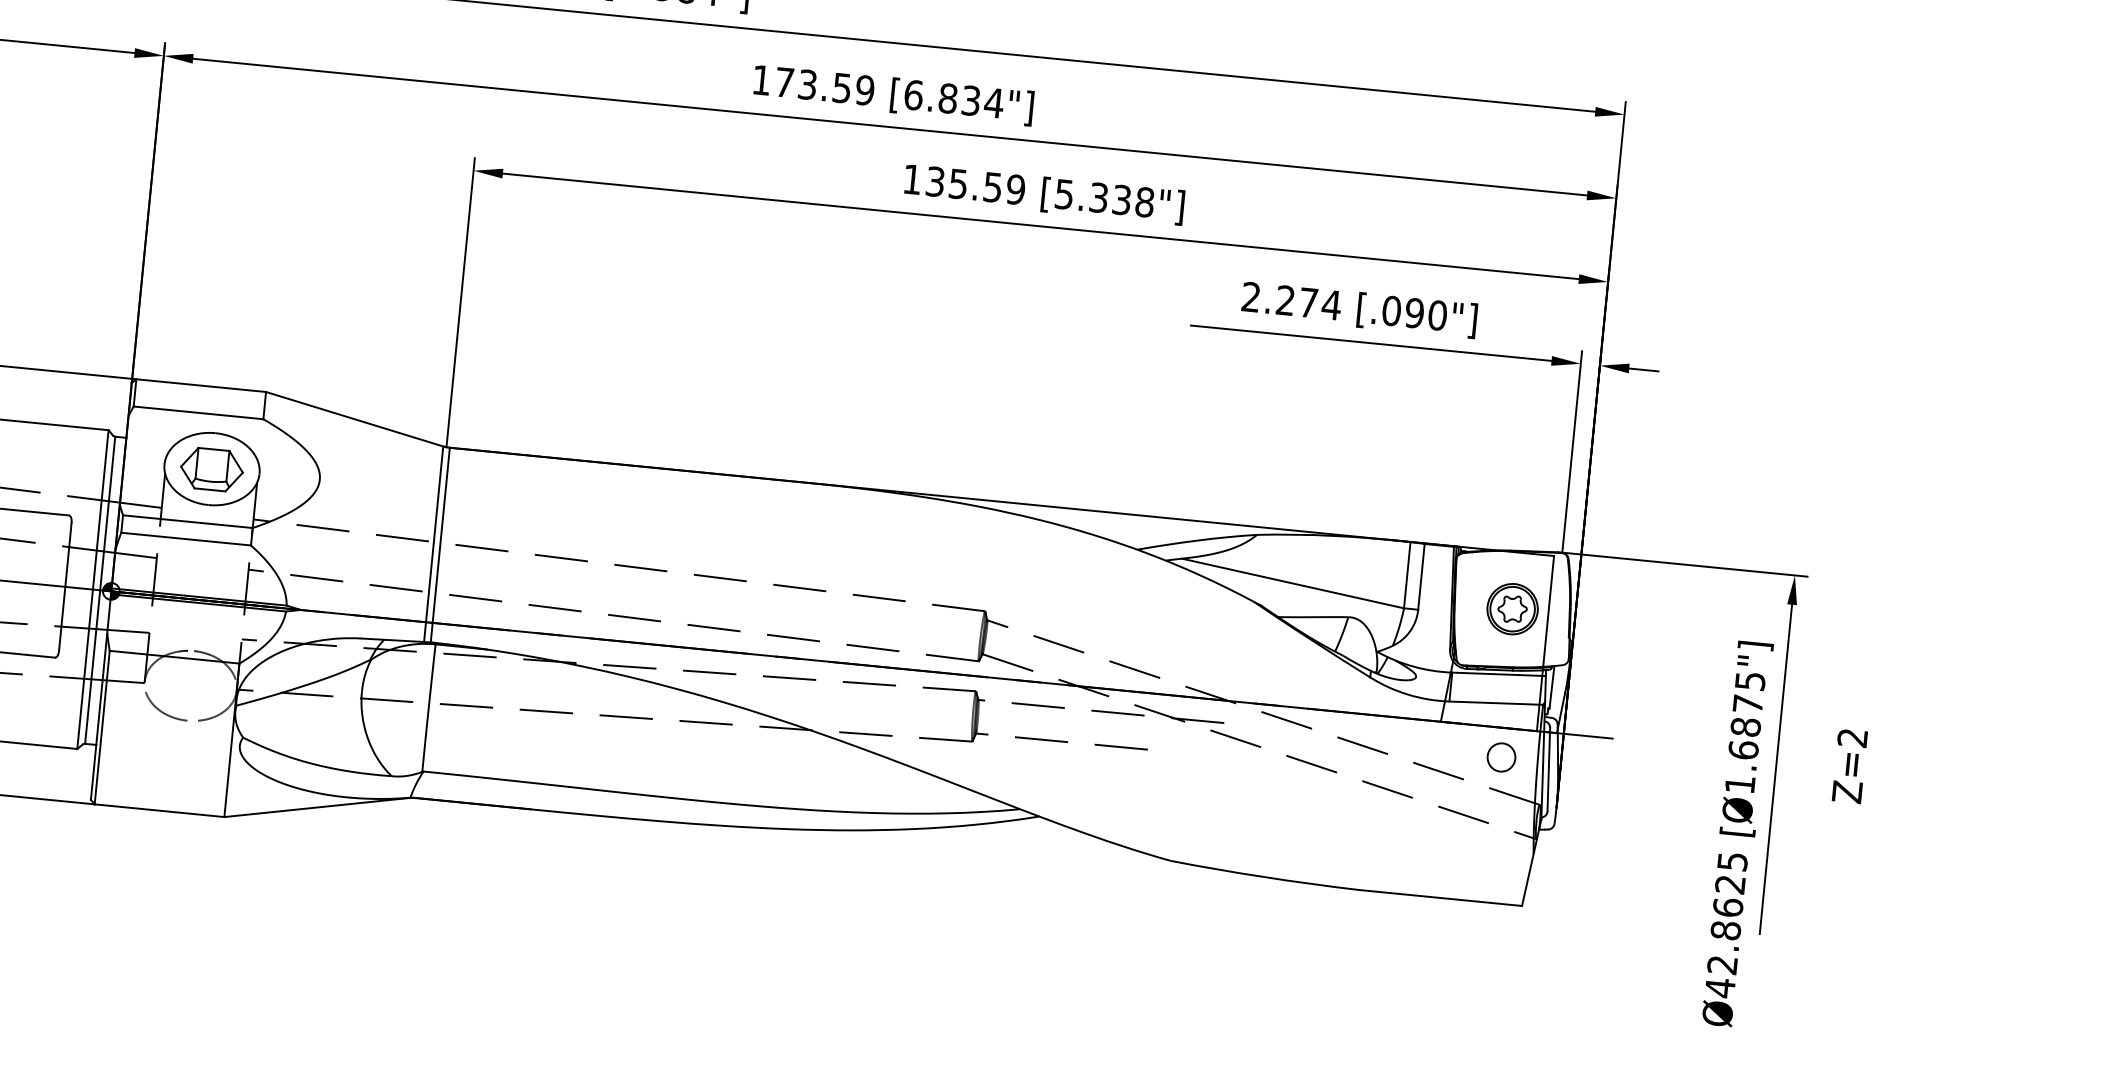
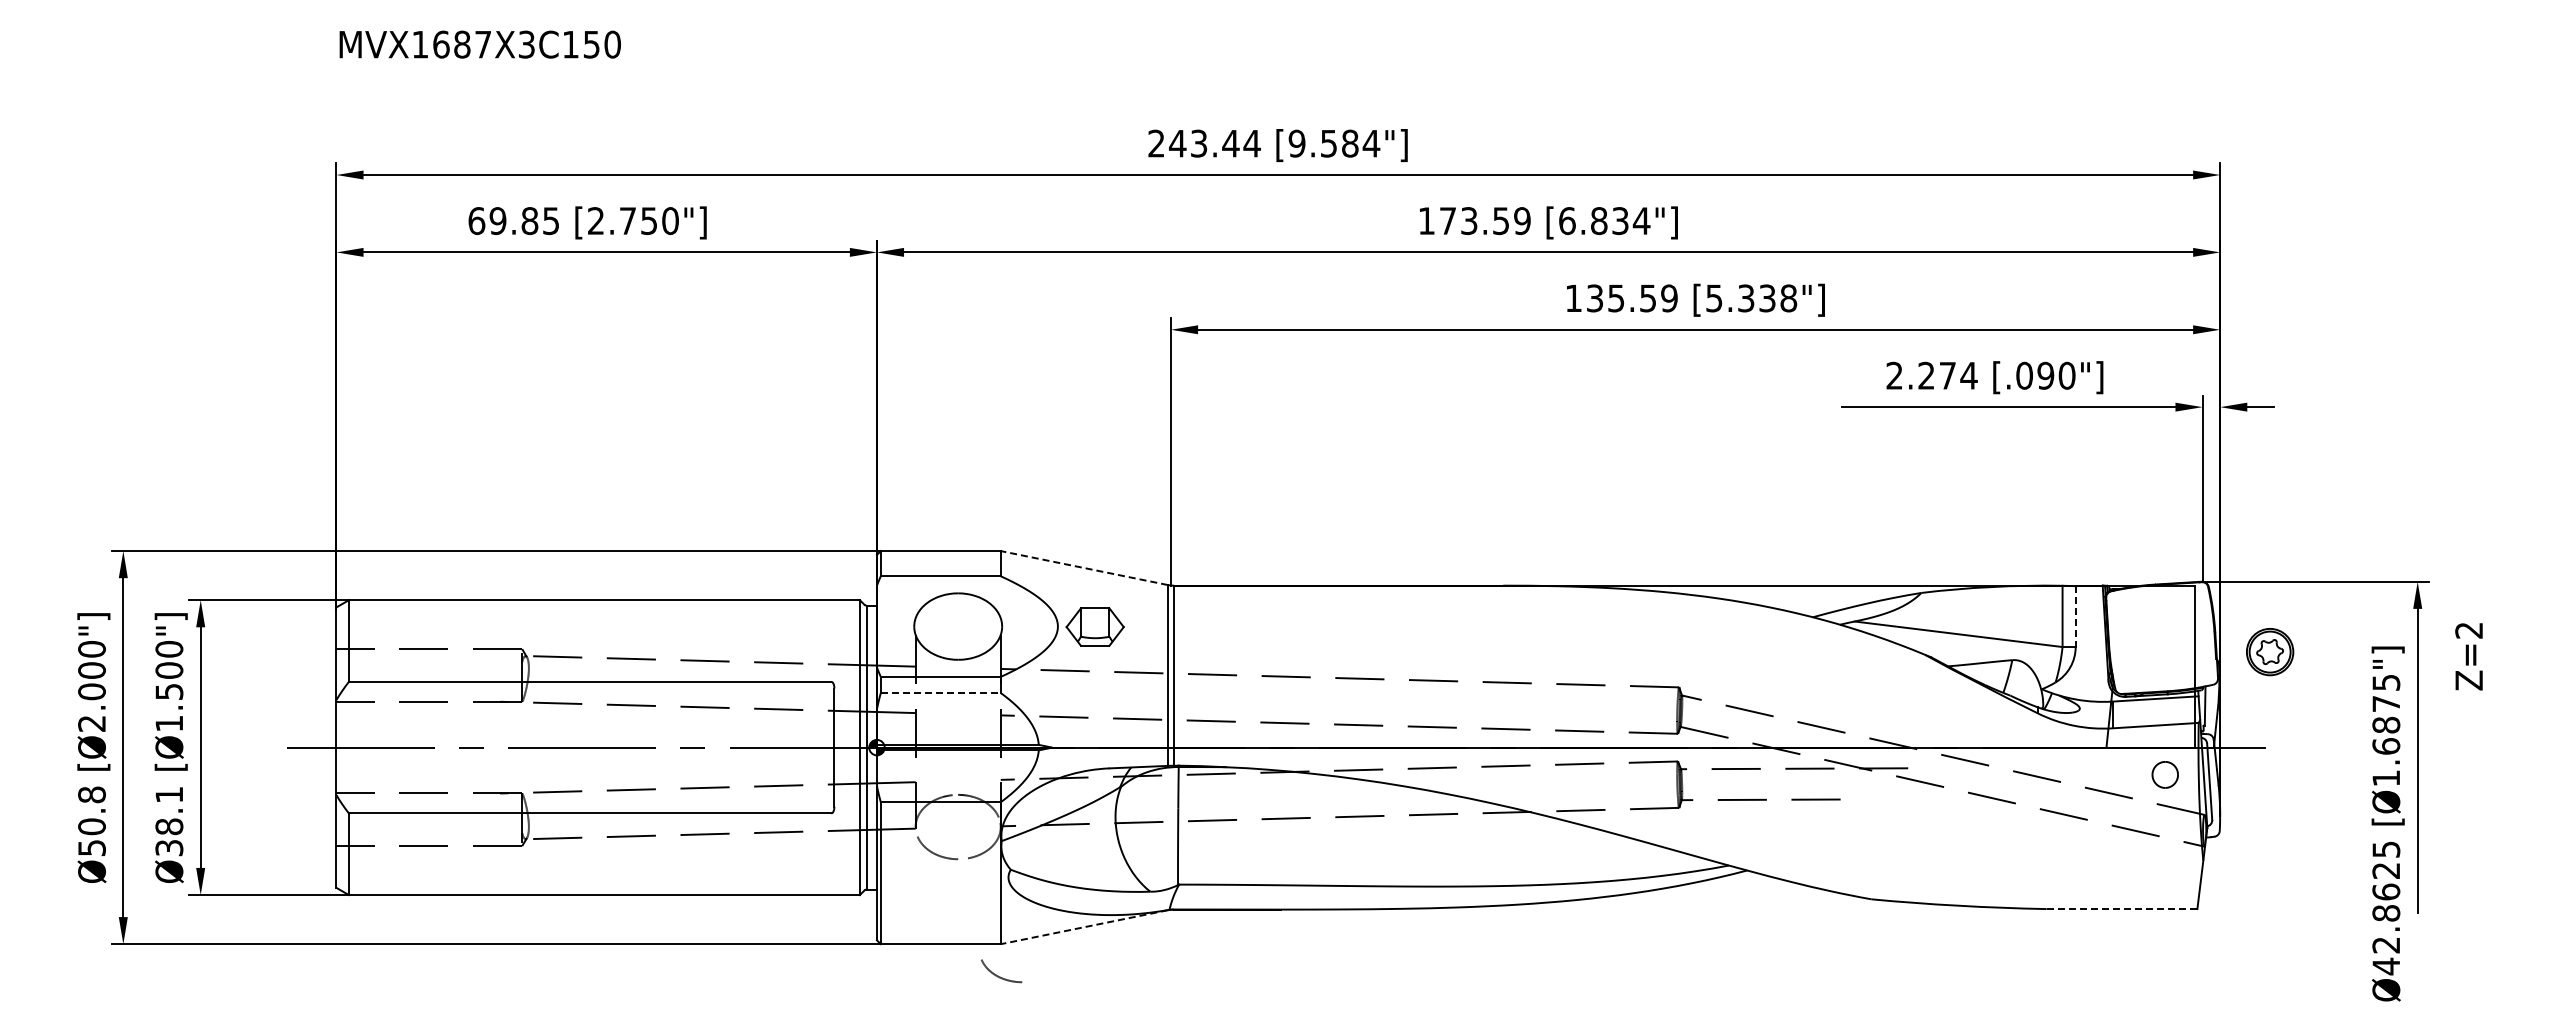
line: (353, 418) -> (1083, 567), solid -> dashed
part: (211, 468) -> (1094, 626), moved
line: (185, 539) -> (940, 693), solid -> dashed
line: (1421, 577) -> (2075, 617), solid -> dashed
part: (1512, 609) -> (2270, 652), moved
text: (1849, 766) -> (2468, 656), moved
line: (315, 807) -> (1083, 927), solid -> dashed
curve: (218, 850) -> (998, 975), added
line: (1439, 898) -> (2121, 909), solid -> dashed

